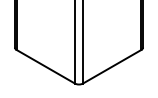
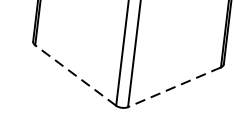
line: (45, 66) -> (75, 75), solid -> dashed
line: (112, 66) -> (174, 86), solid -> dashed

